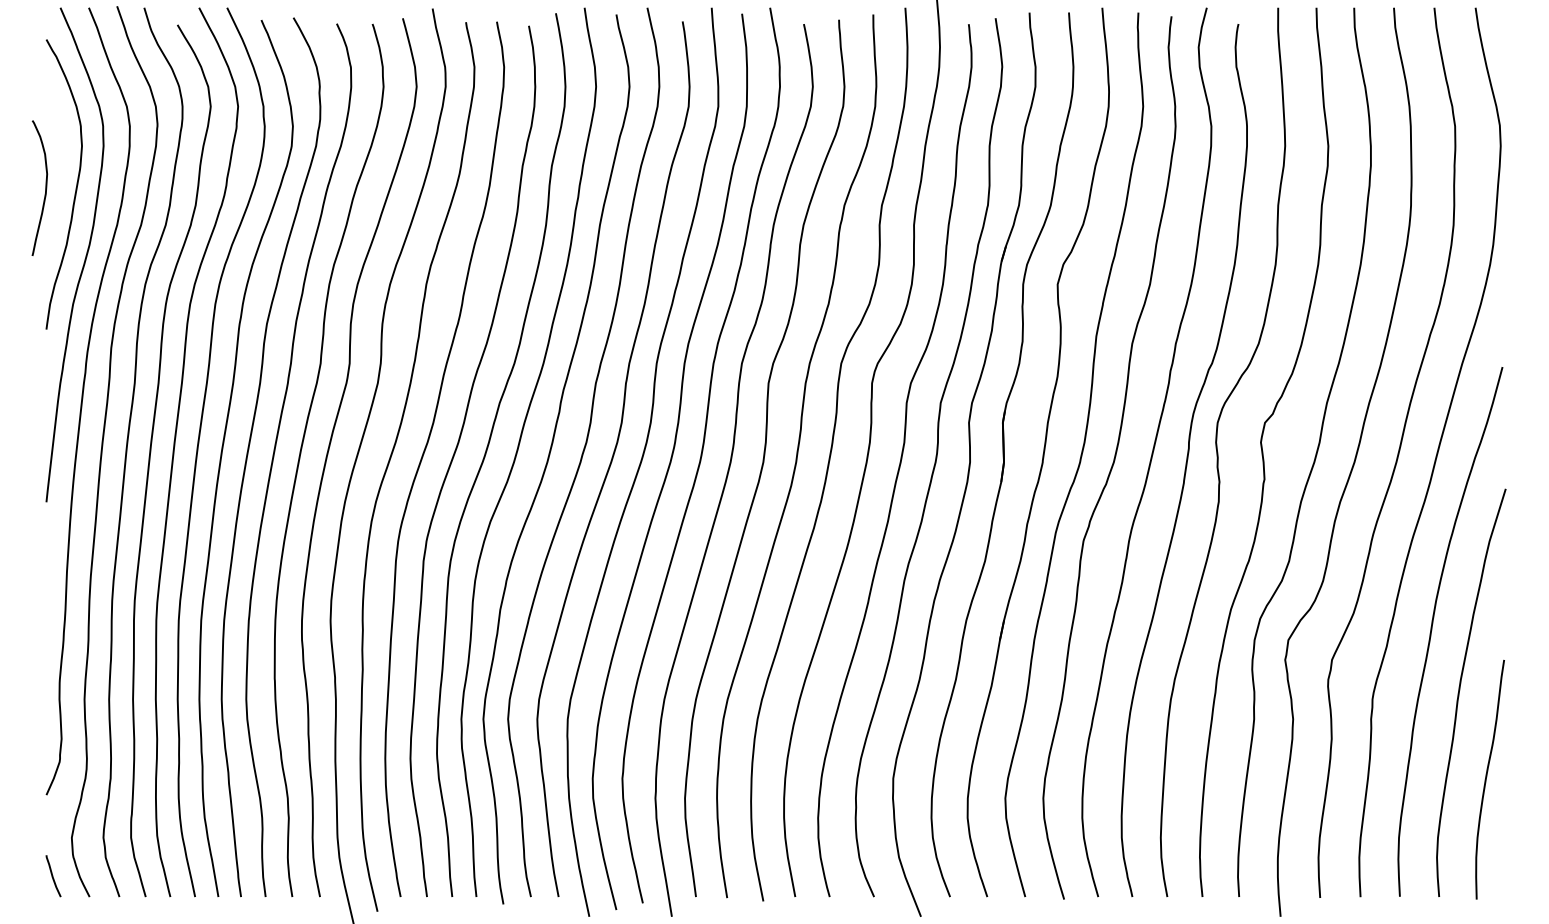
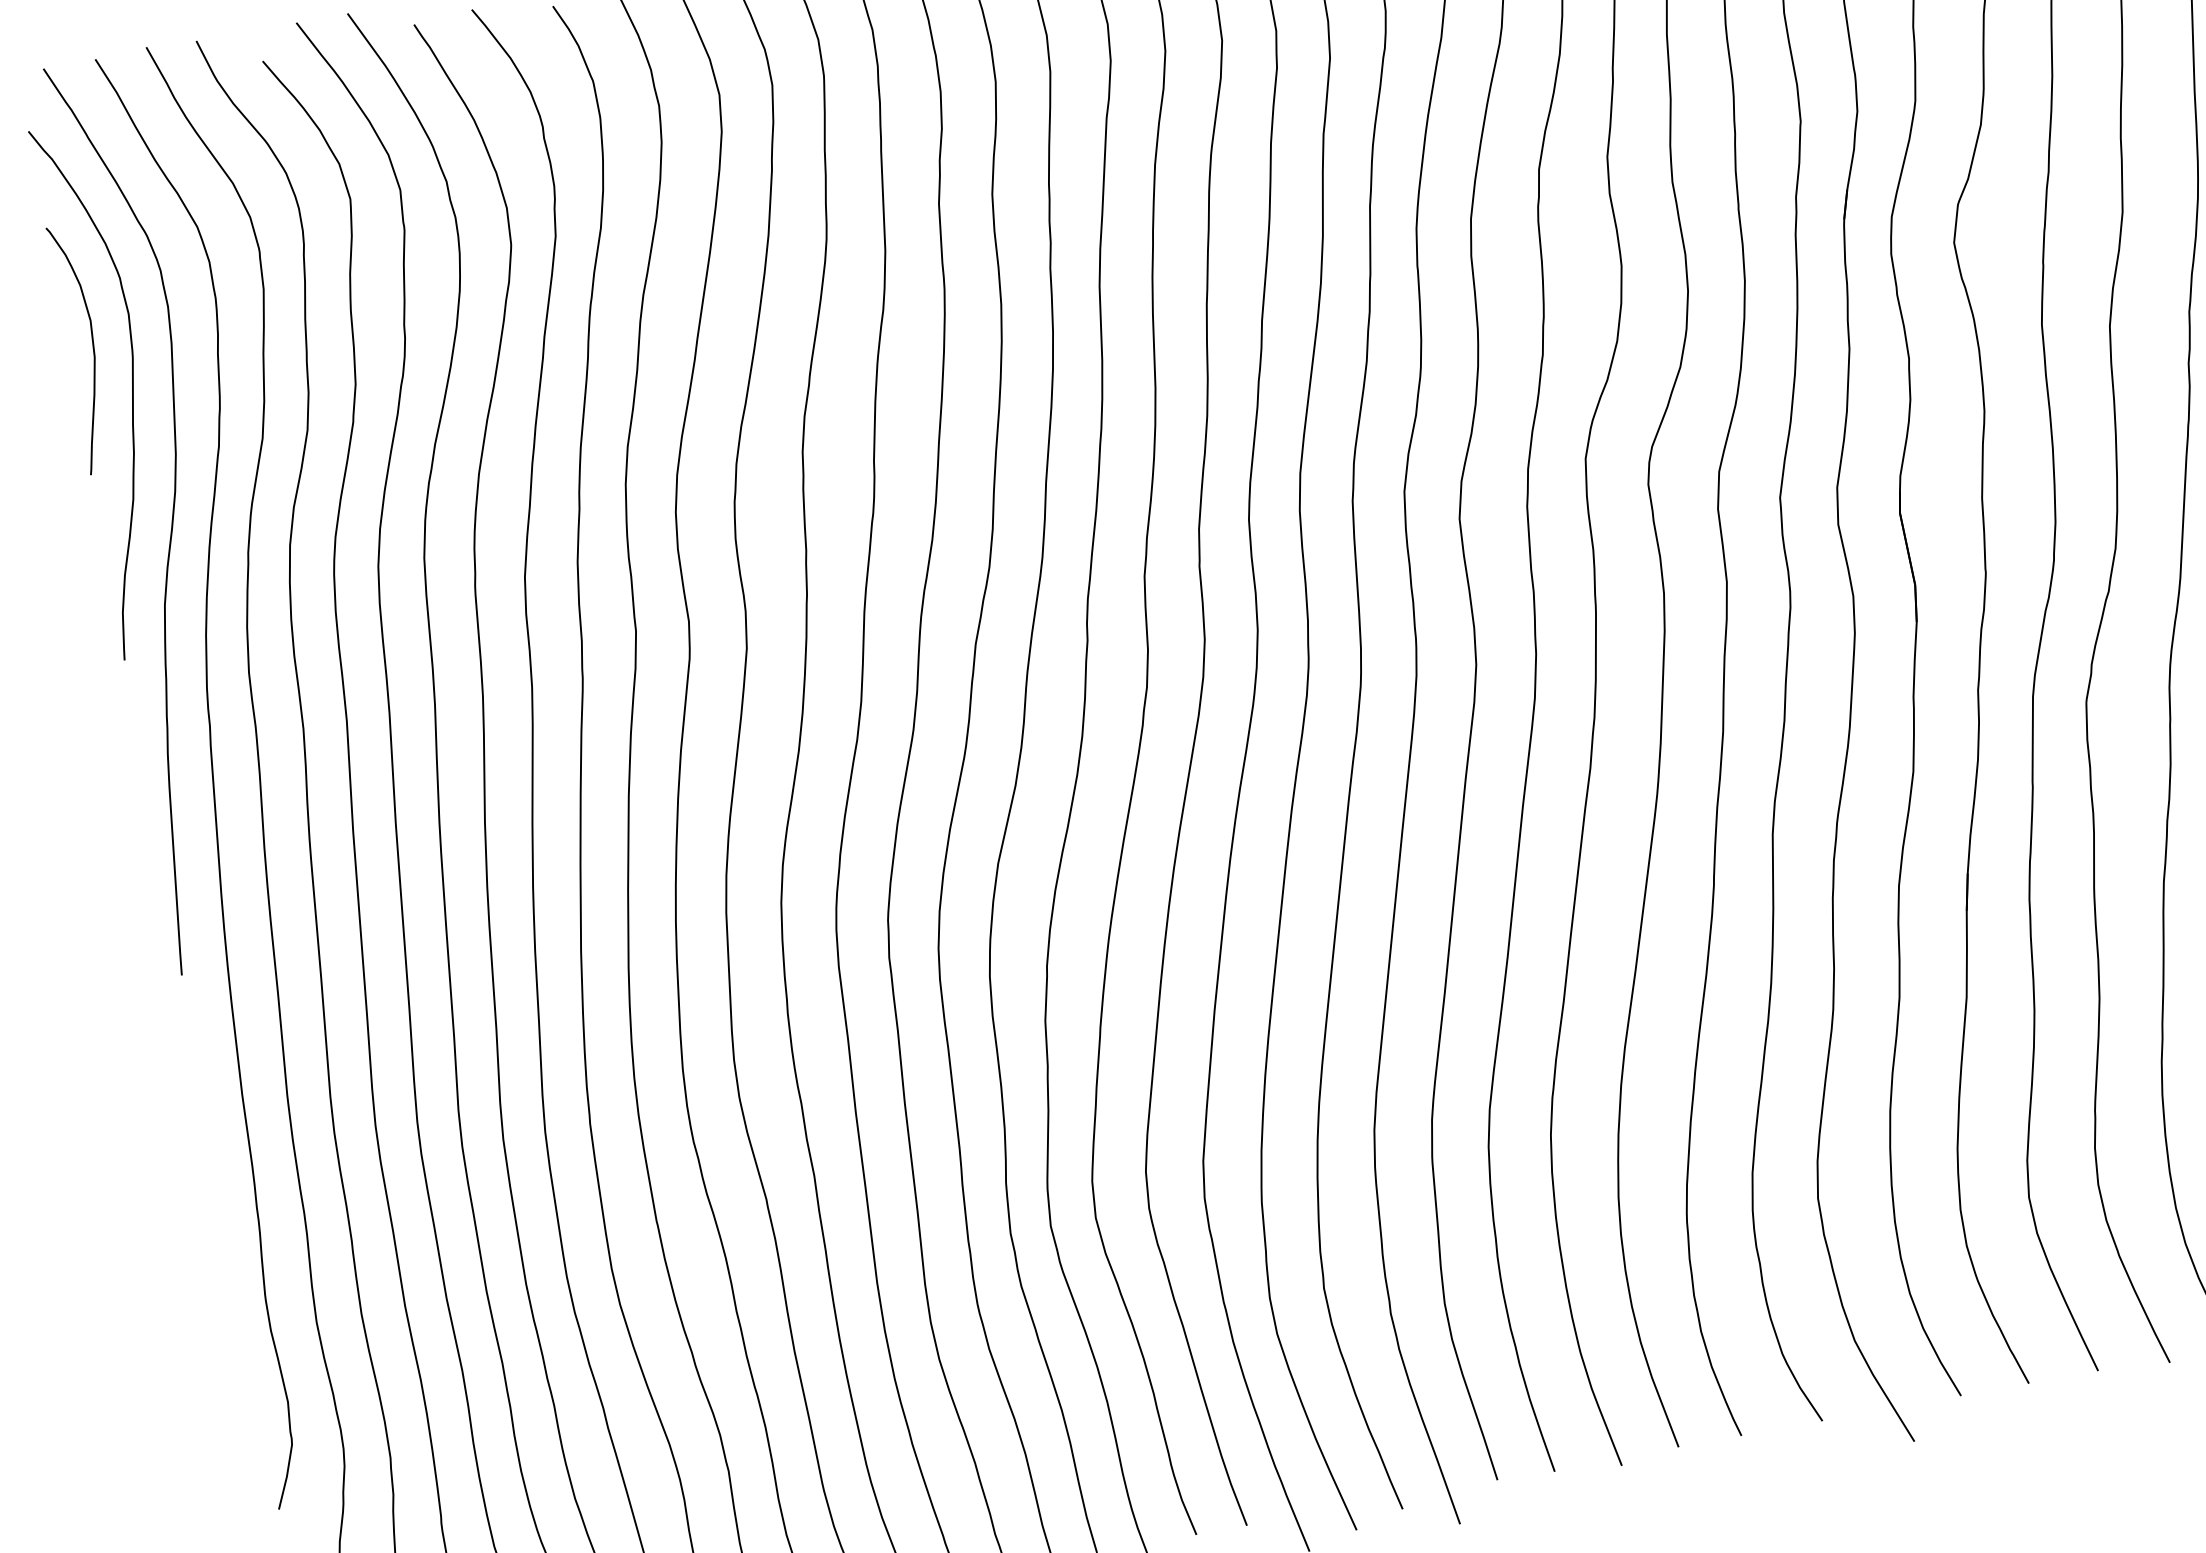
curve: (45, 187) -> (92, 345), moved

